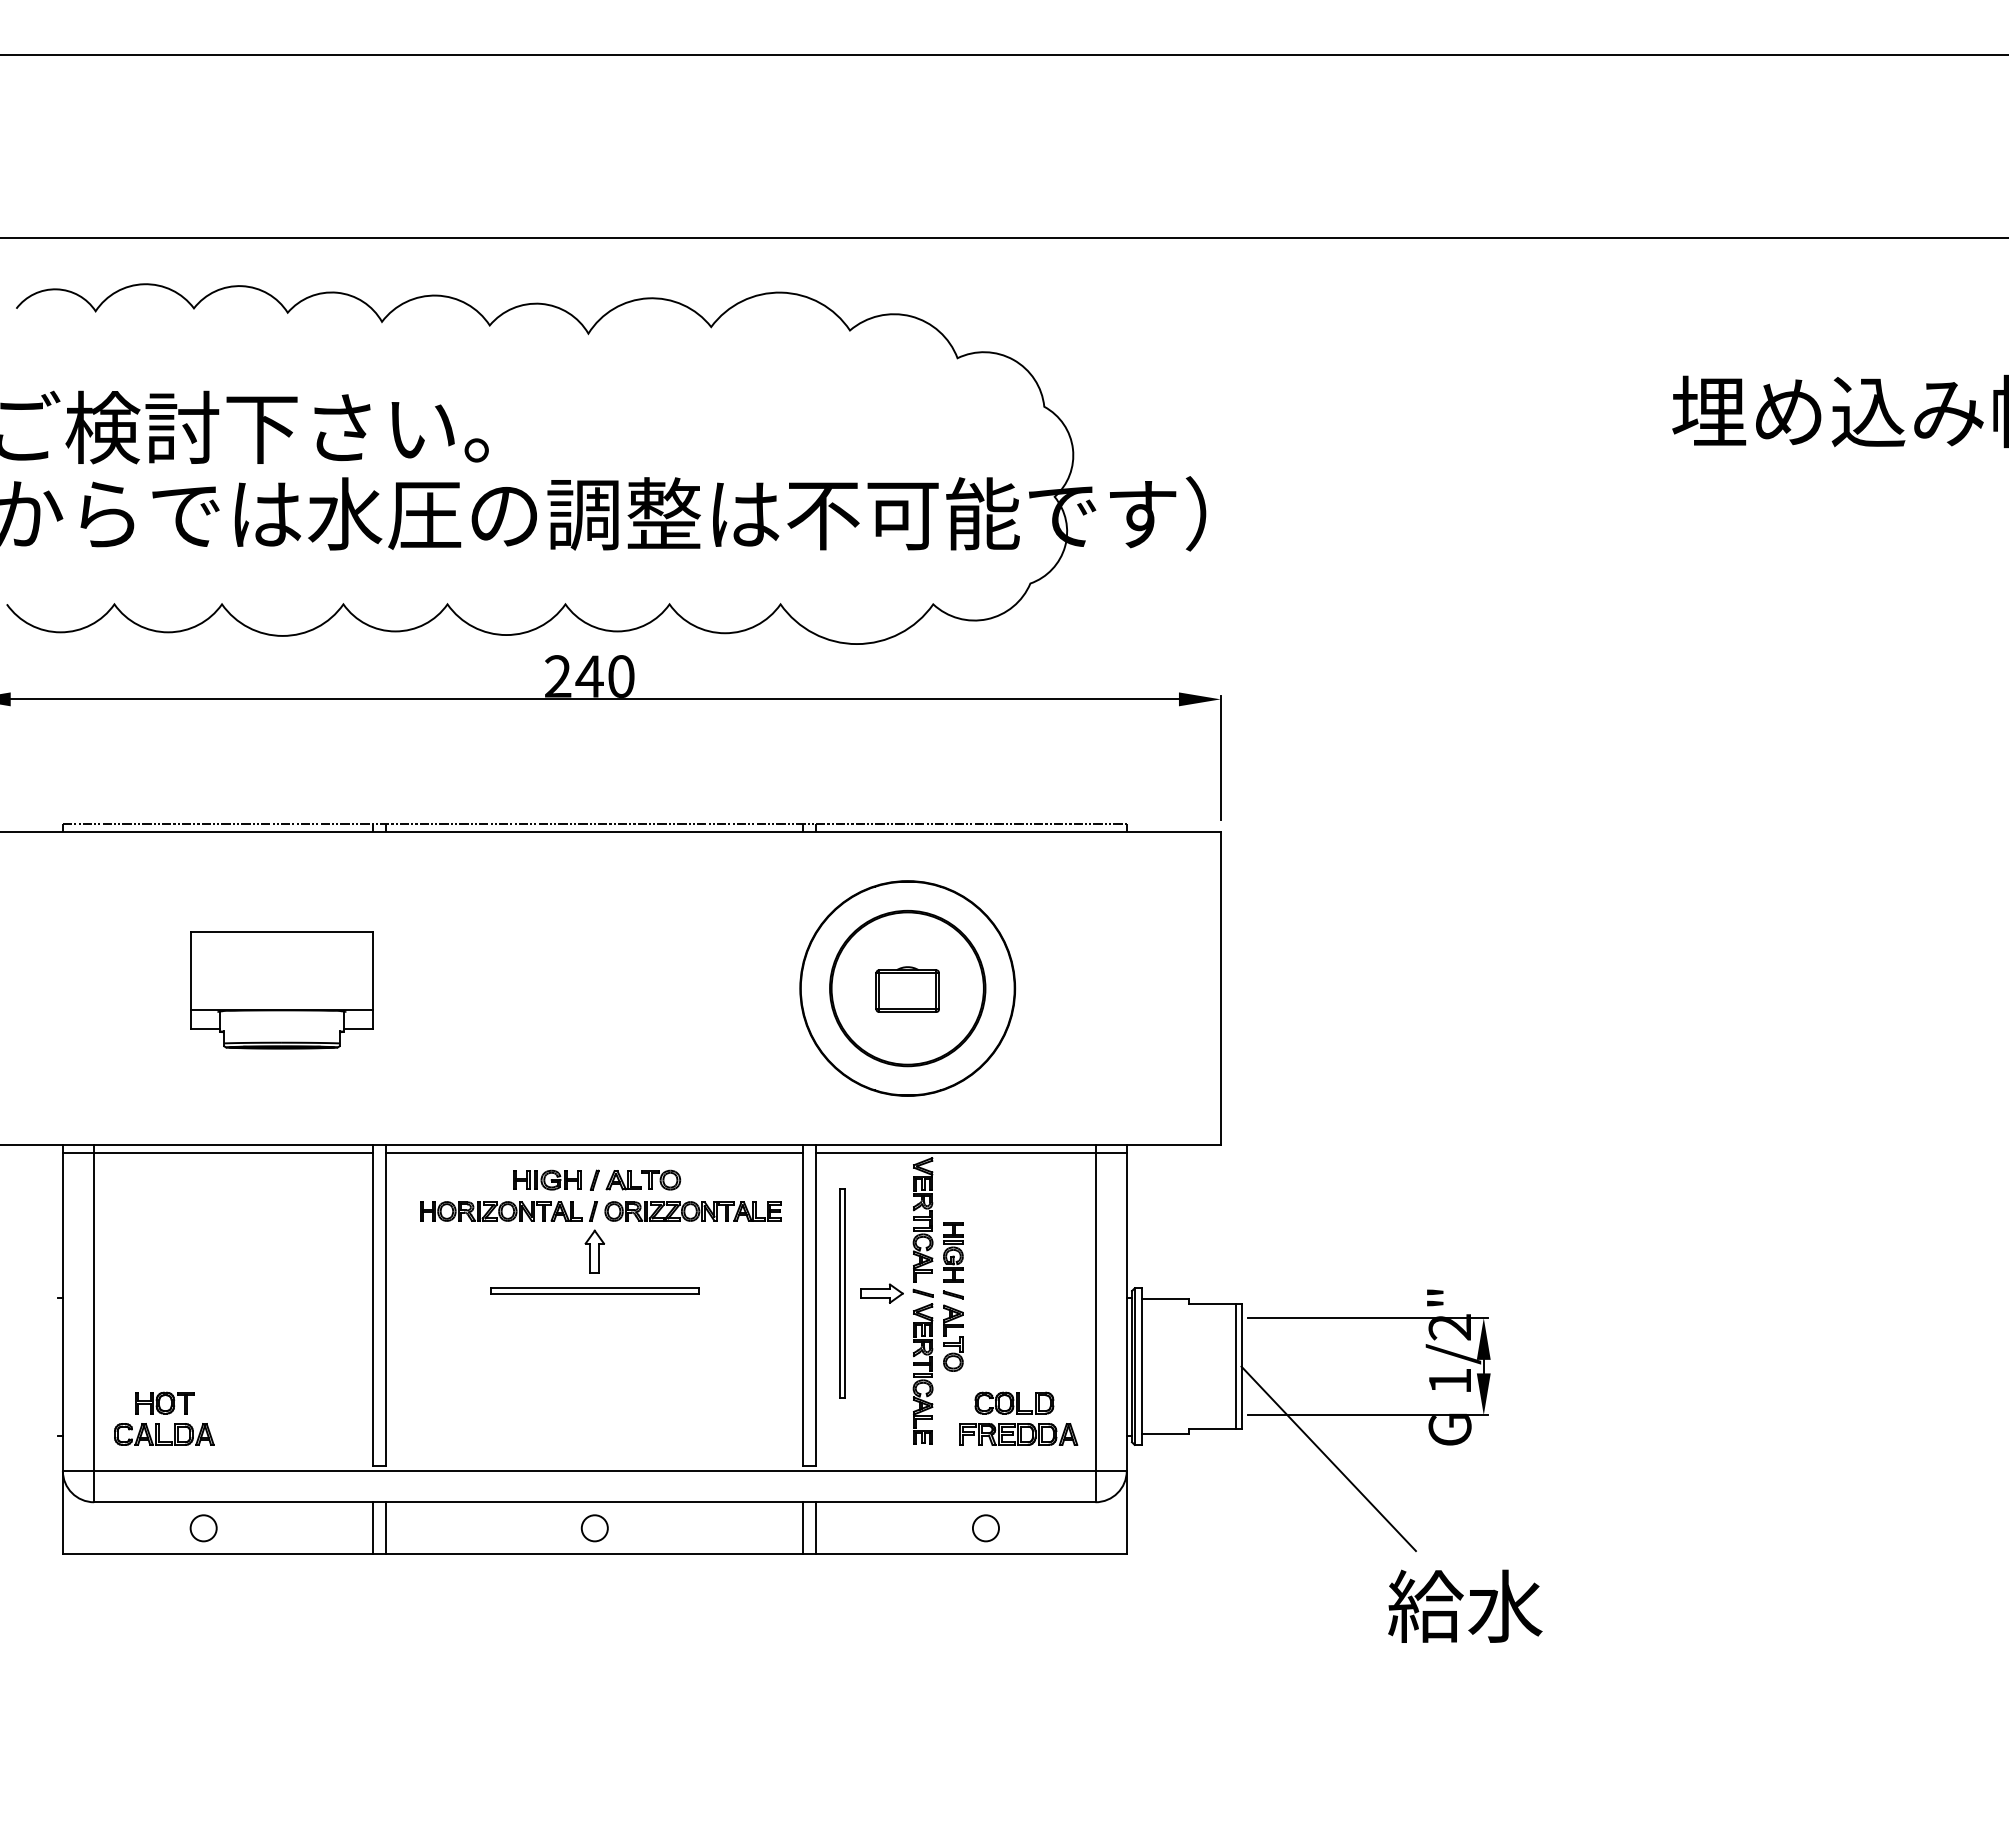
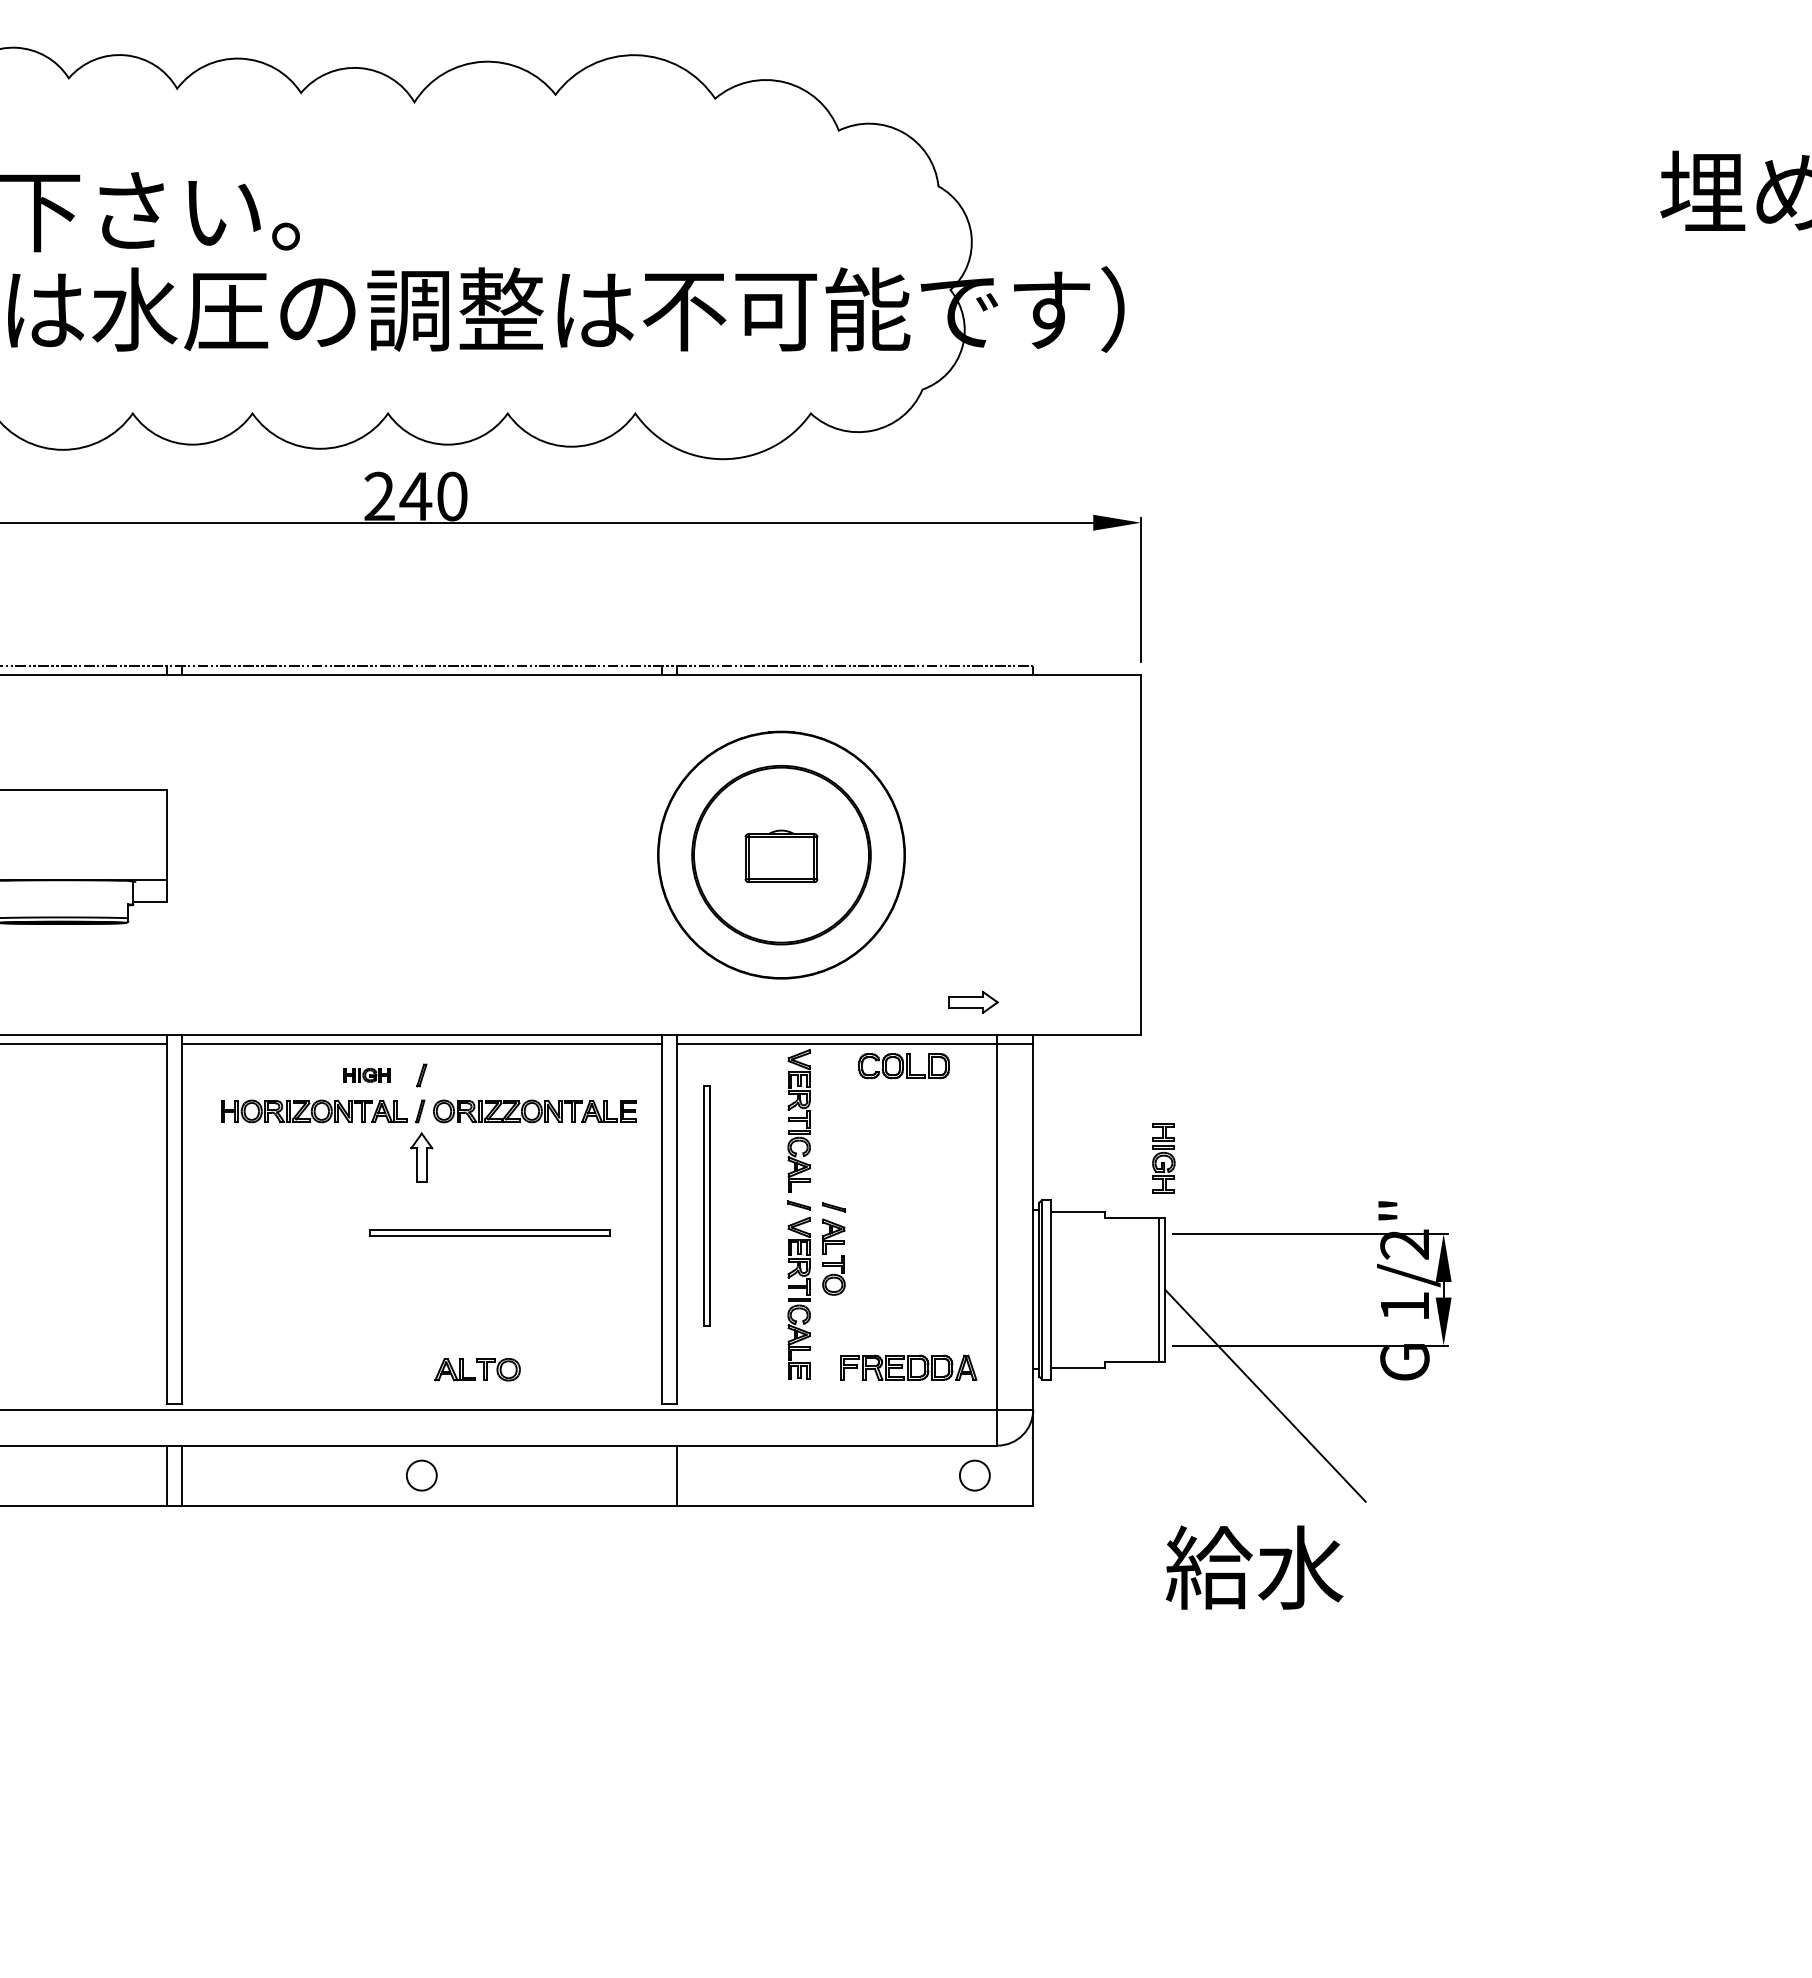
part: (547, 1179) -> (367, 1074), size x0.6
part: (643, 1179) -> (477, 1368), moved
part: (953, 1252) -> (1164, 1158), moved
part: (594, 1290) -> (489, 1232), moved
part: (881, 1293) -> (973, 1002), moved
part: (1014, 1402) -> (904, 1065), moved
line: (803, 1528) -> (661, 1475), removed
circle: (985, 1528) -> (974, 1475), moved
text: (1465, 1605) -> (1254, 1566), moved

